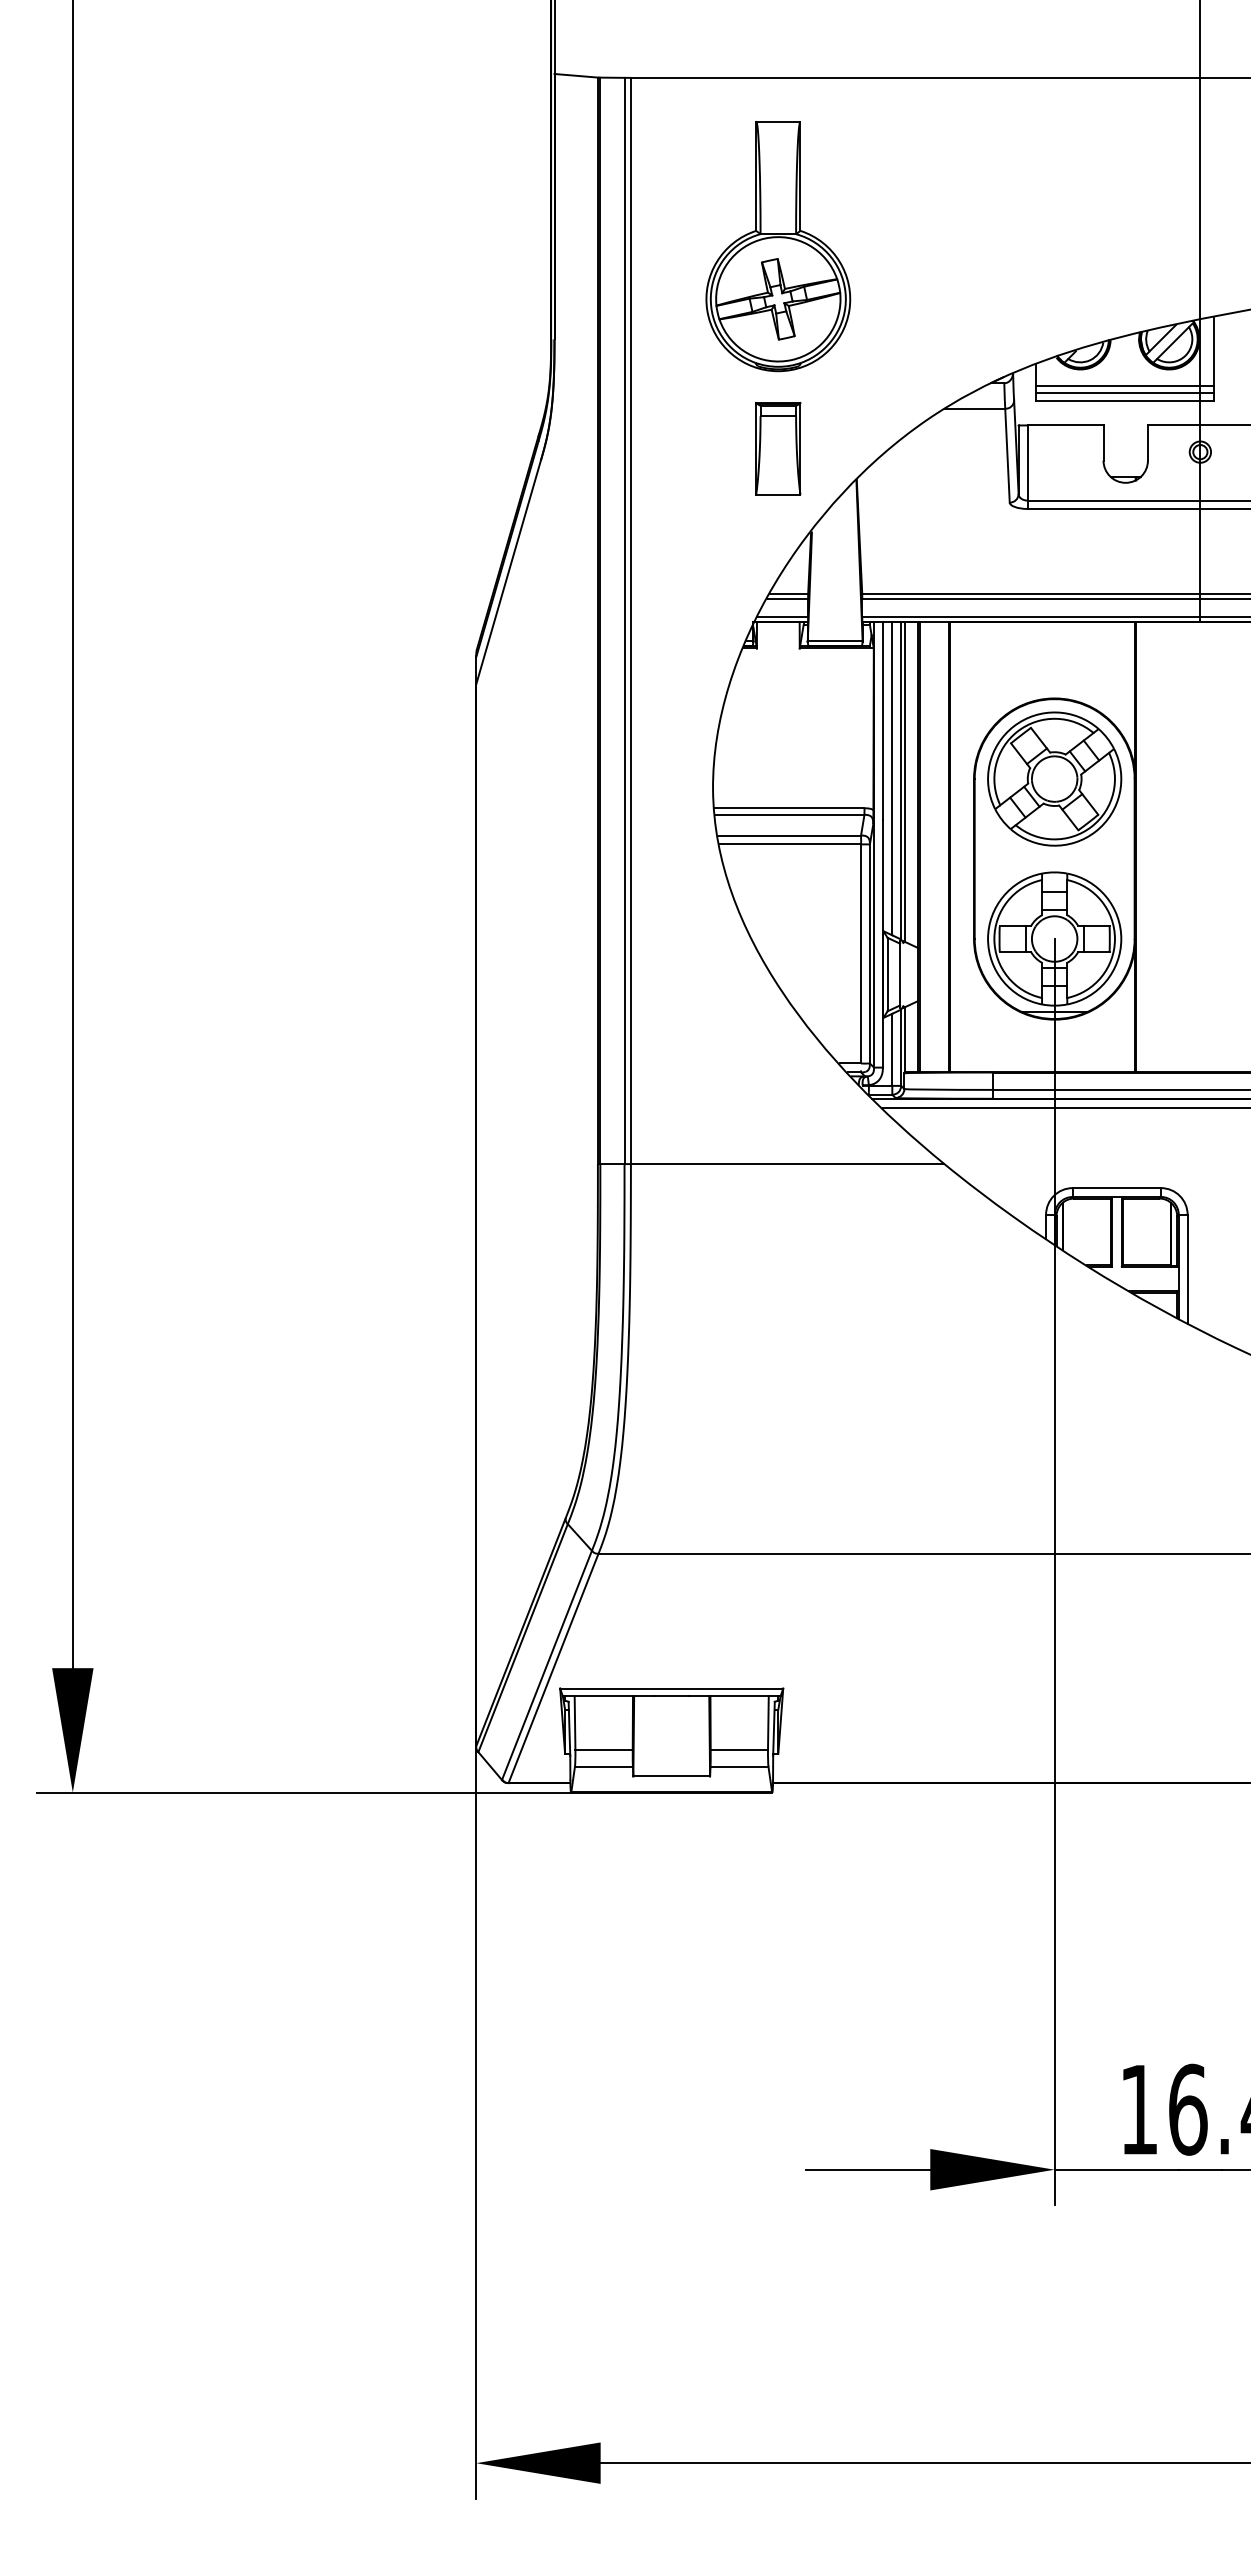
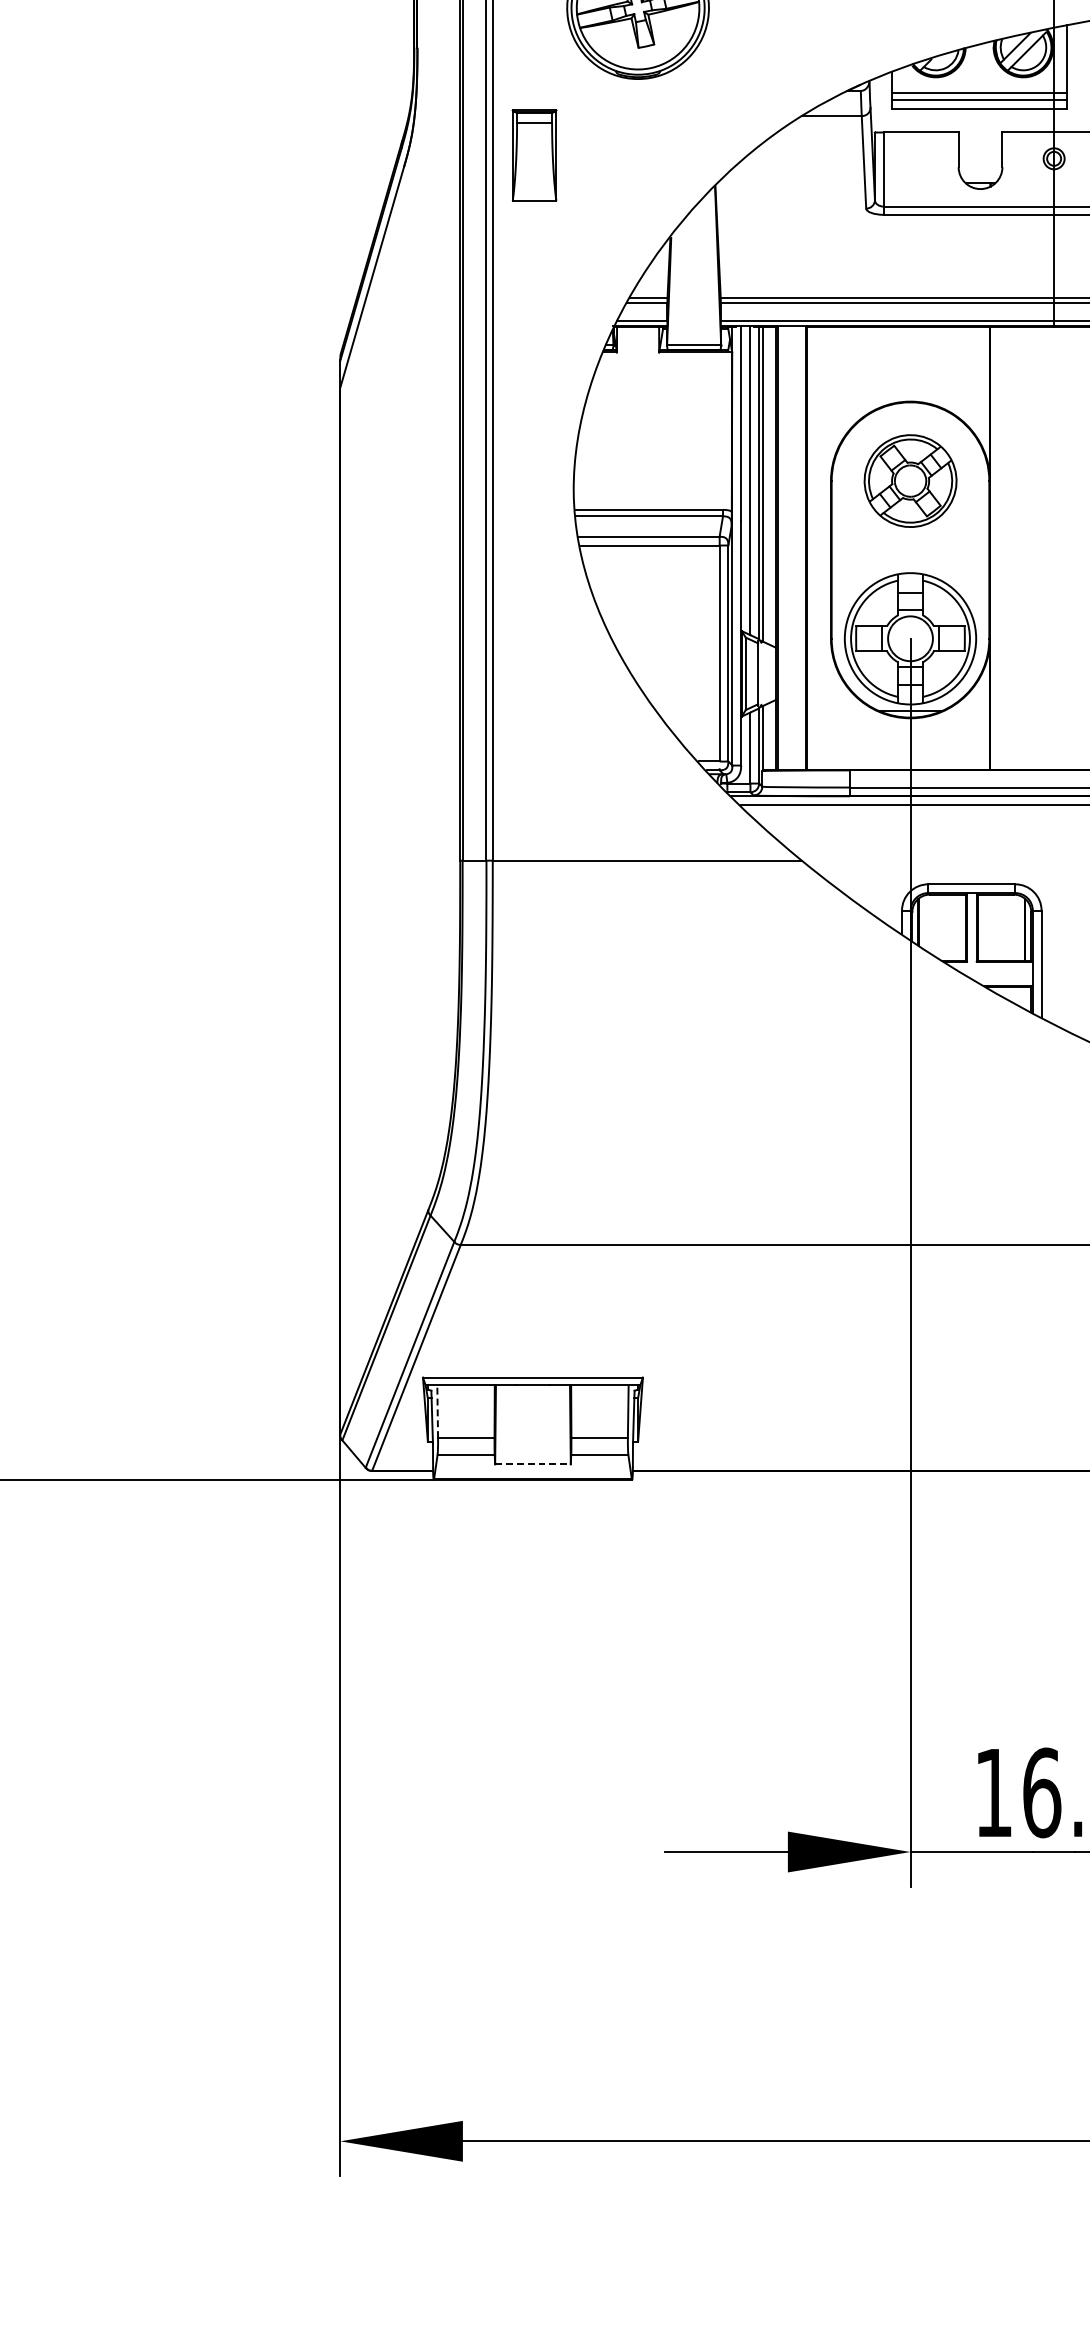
part: (778, 448) -> (534, 155), moved
part: (1054, 778) -> (910, 480), size x0.7
line: (575, 1723) -> (438, 1412), solid -> dashed
line: (672, 1776) -> (533, 1464), solid -> dashed

